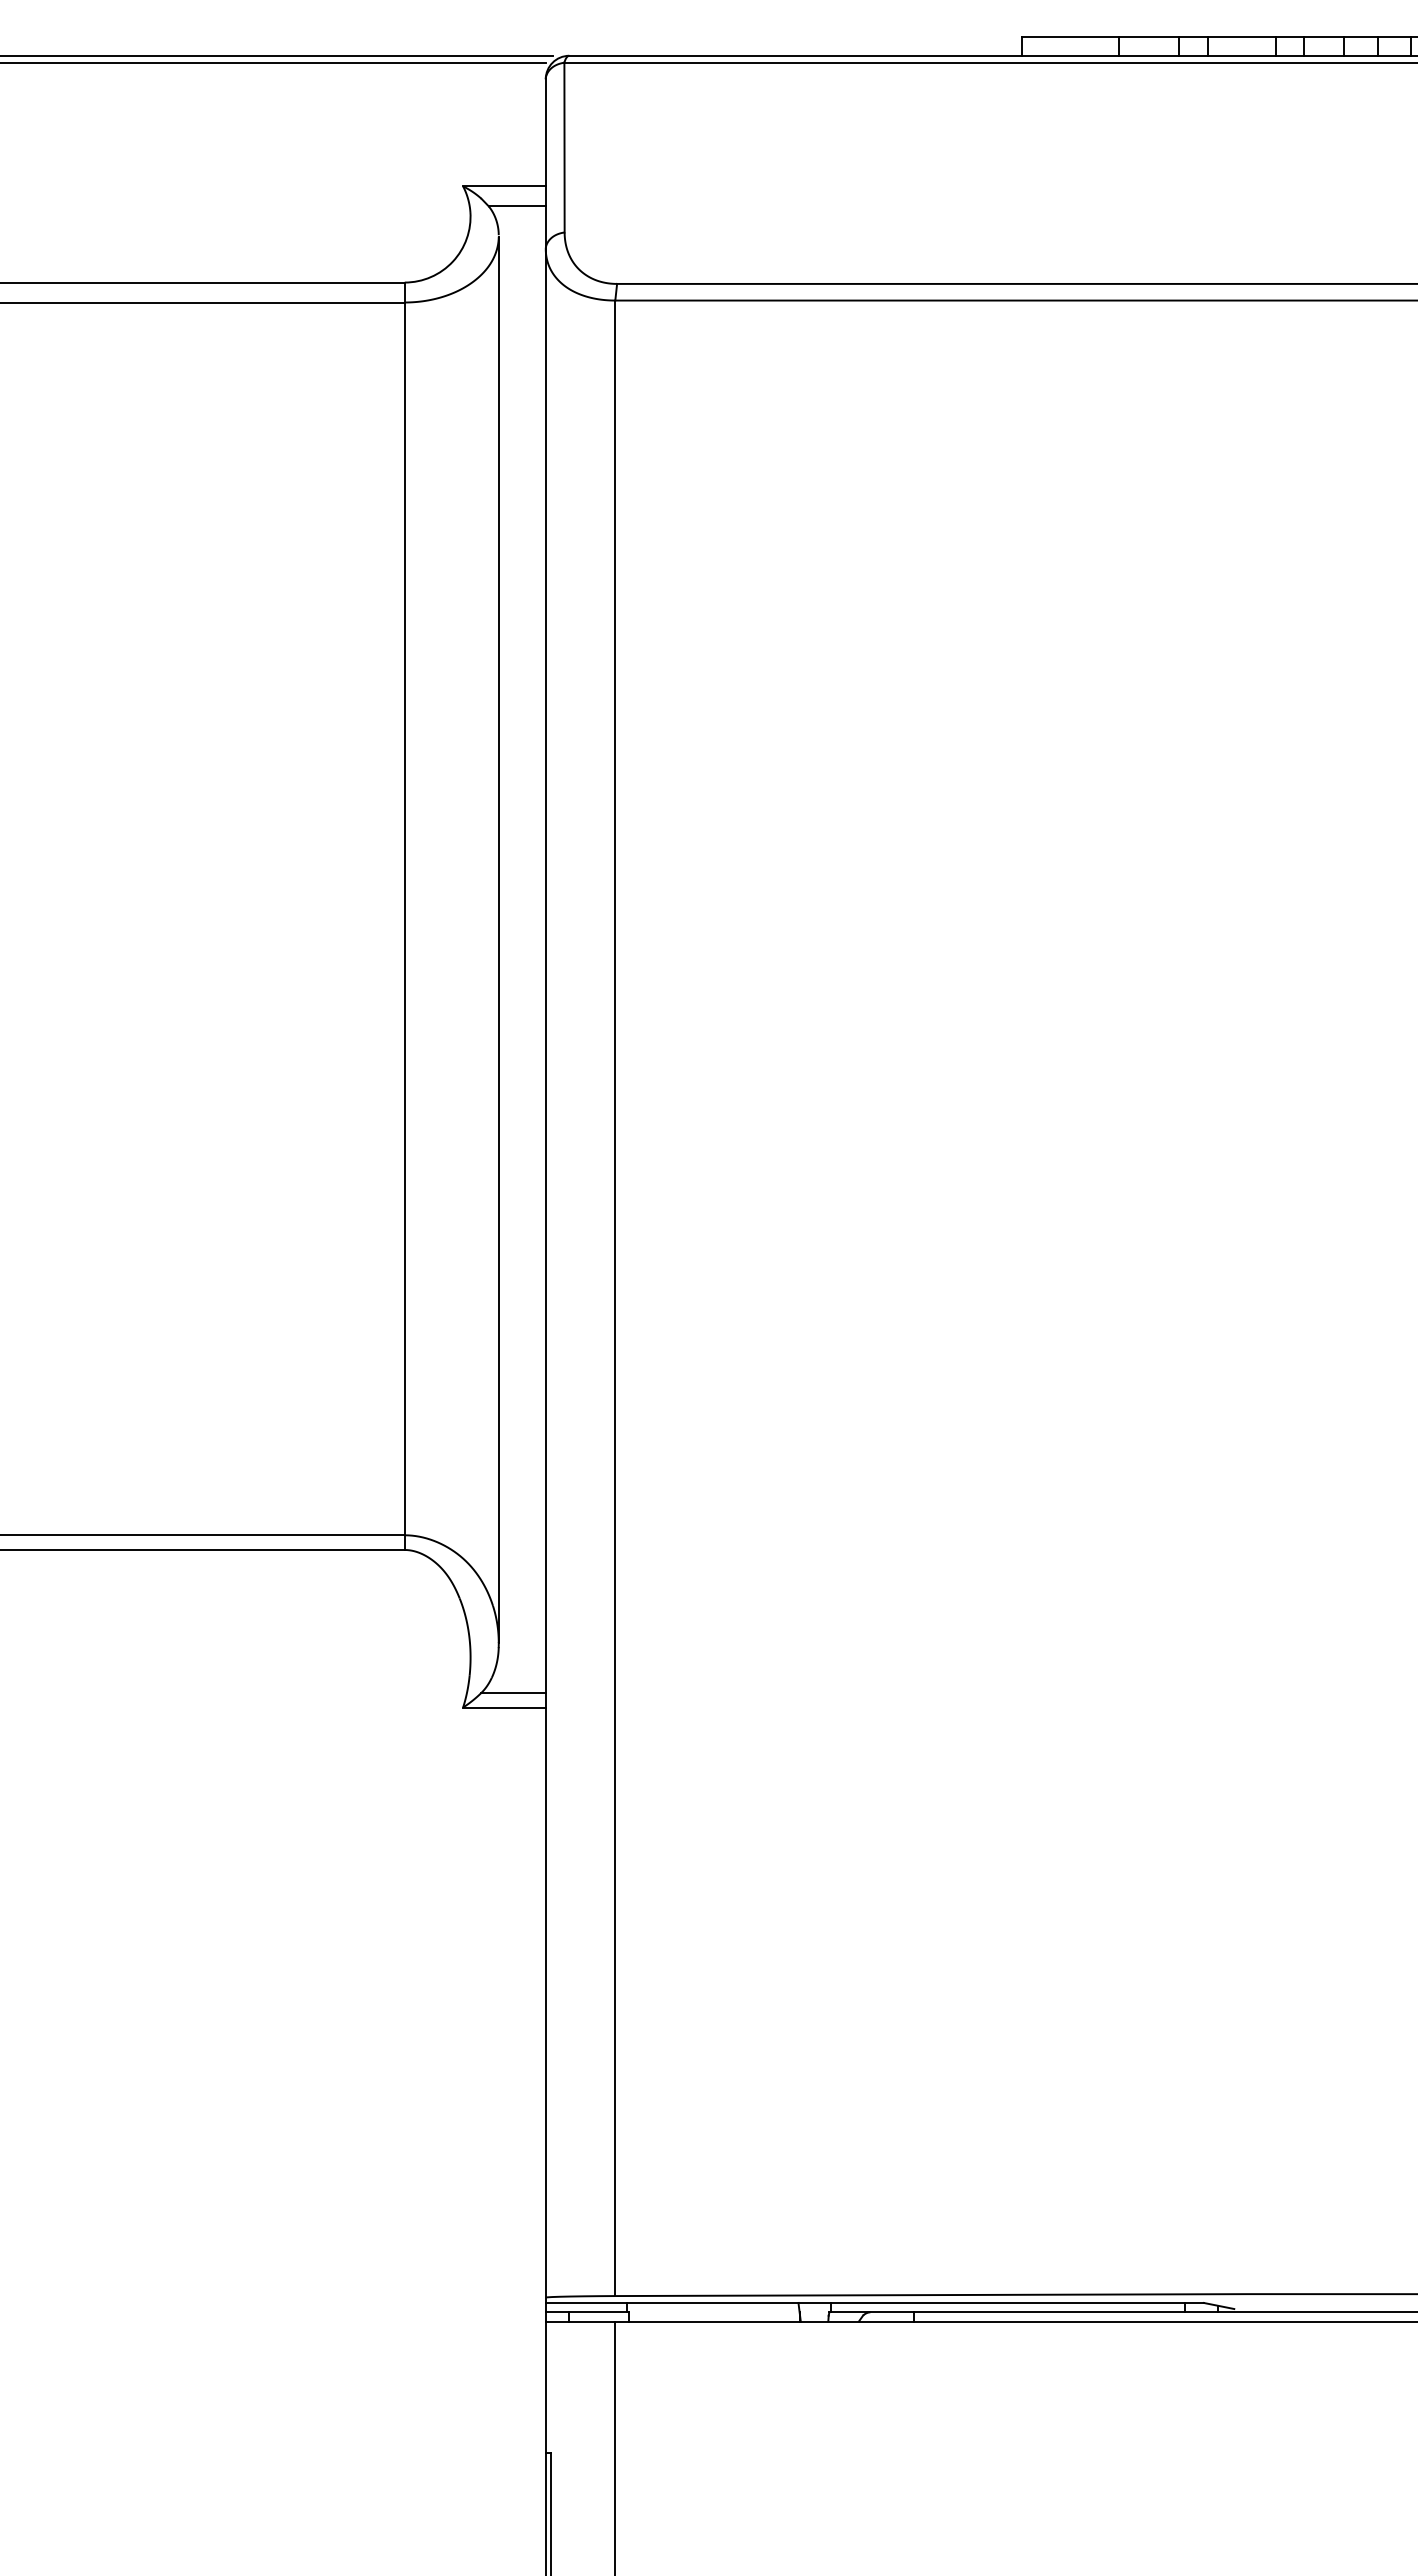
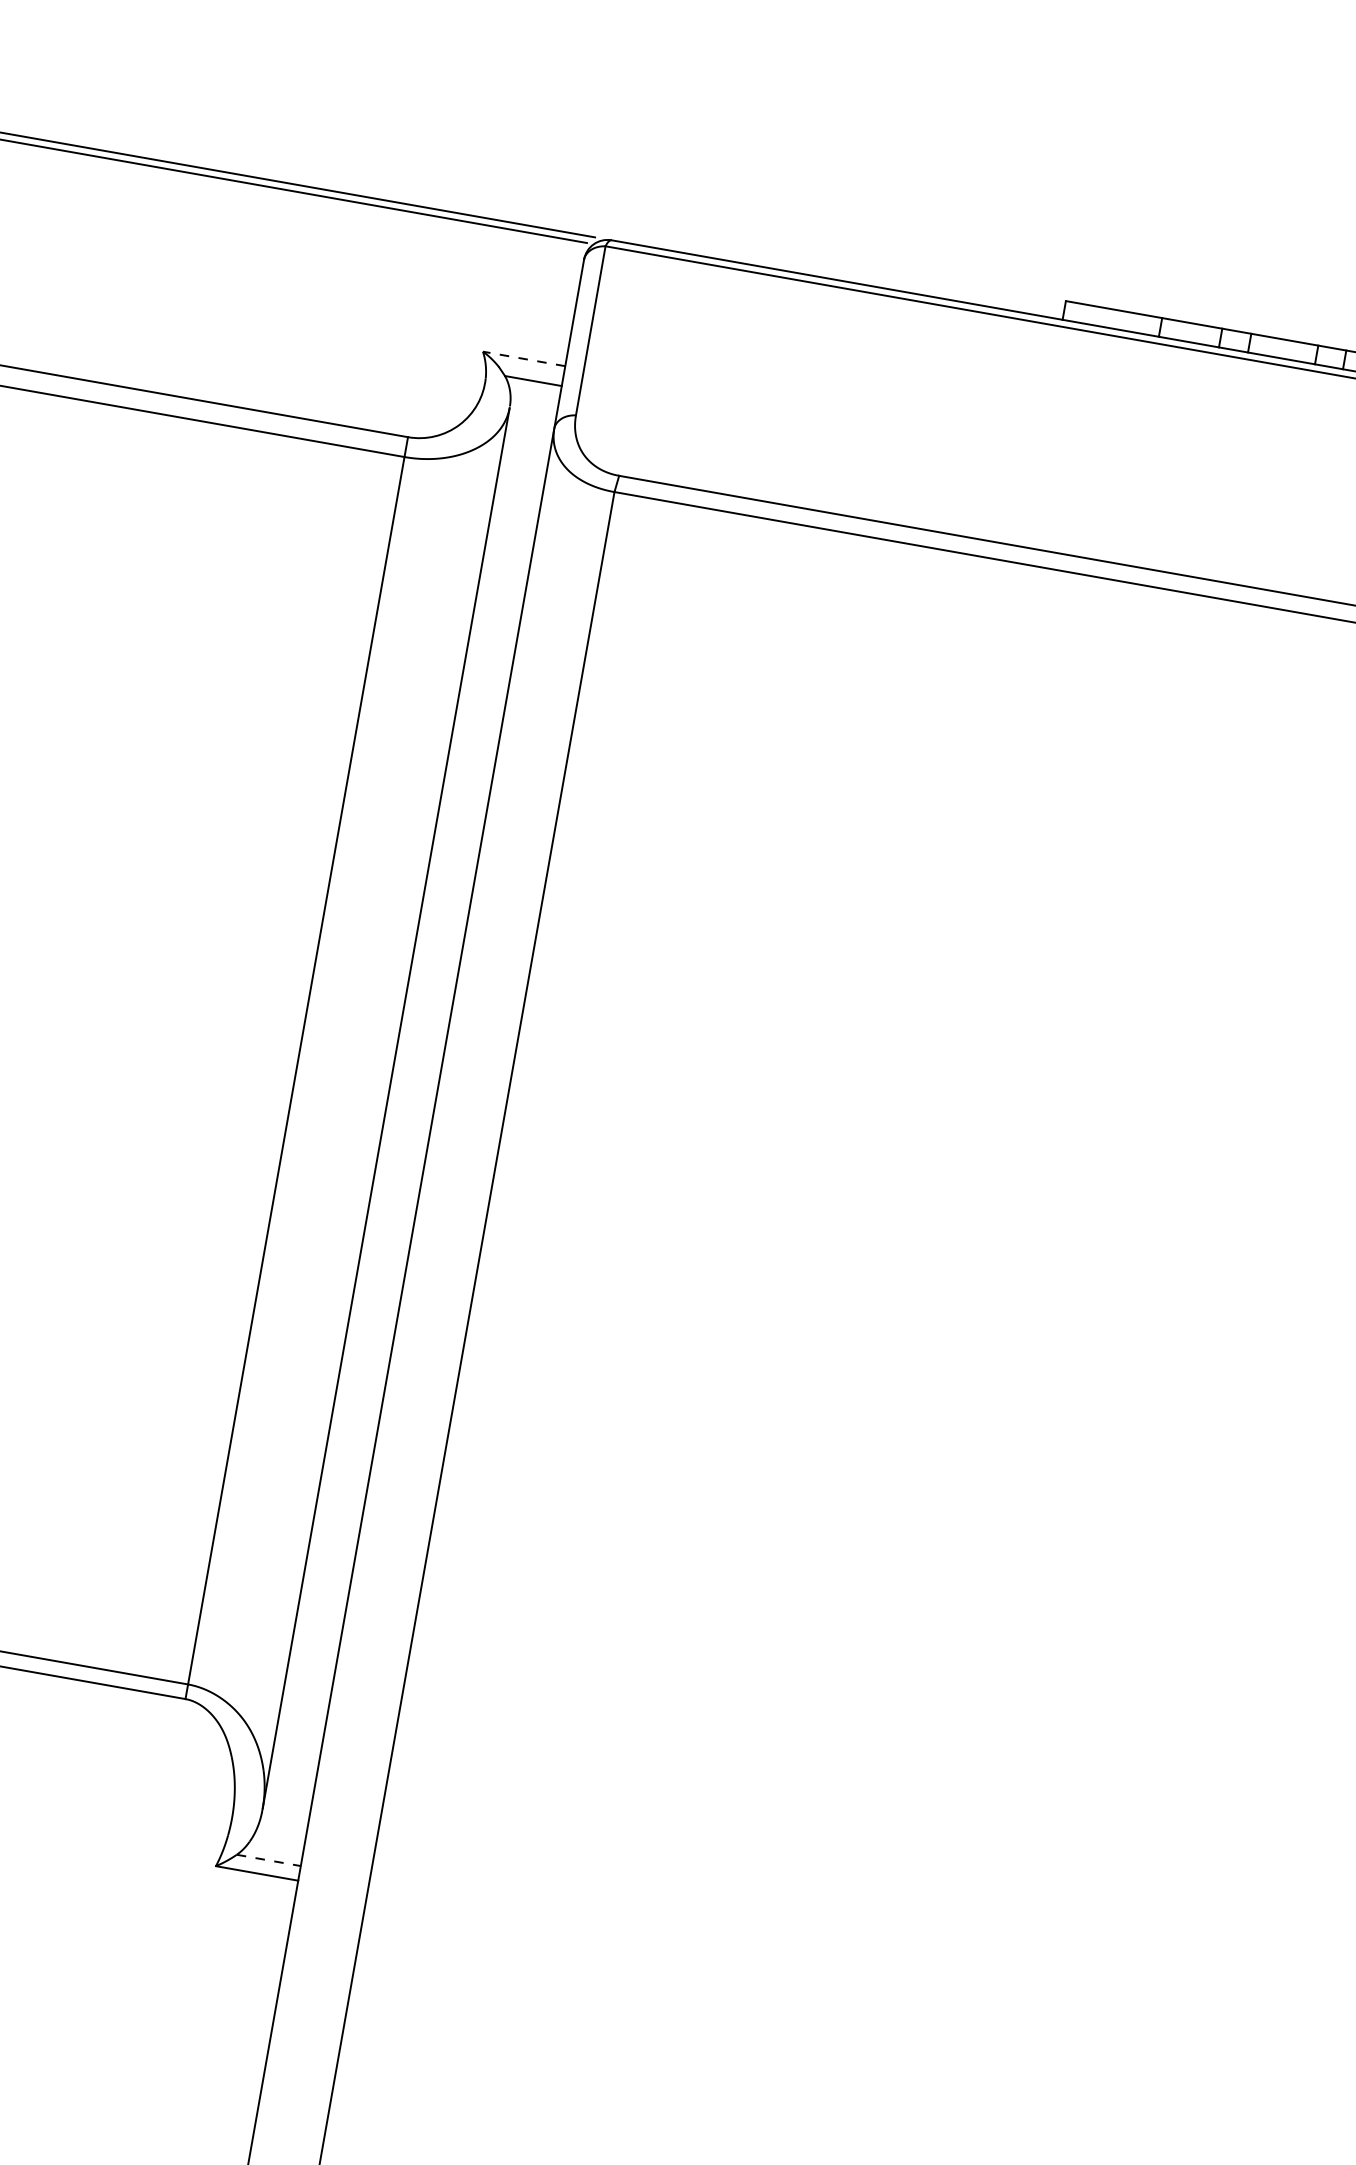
line: (503, 186) -> (523, 358), solid -> dashed
line: (514, 1692) -> (269, 1860), solid -> dashed

